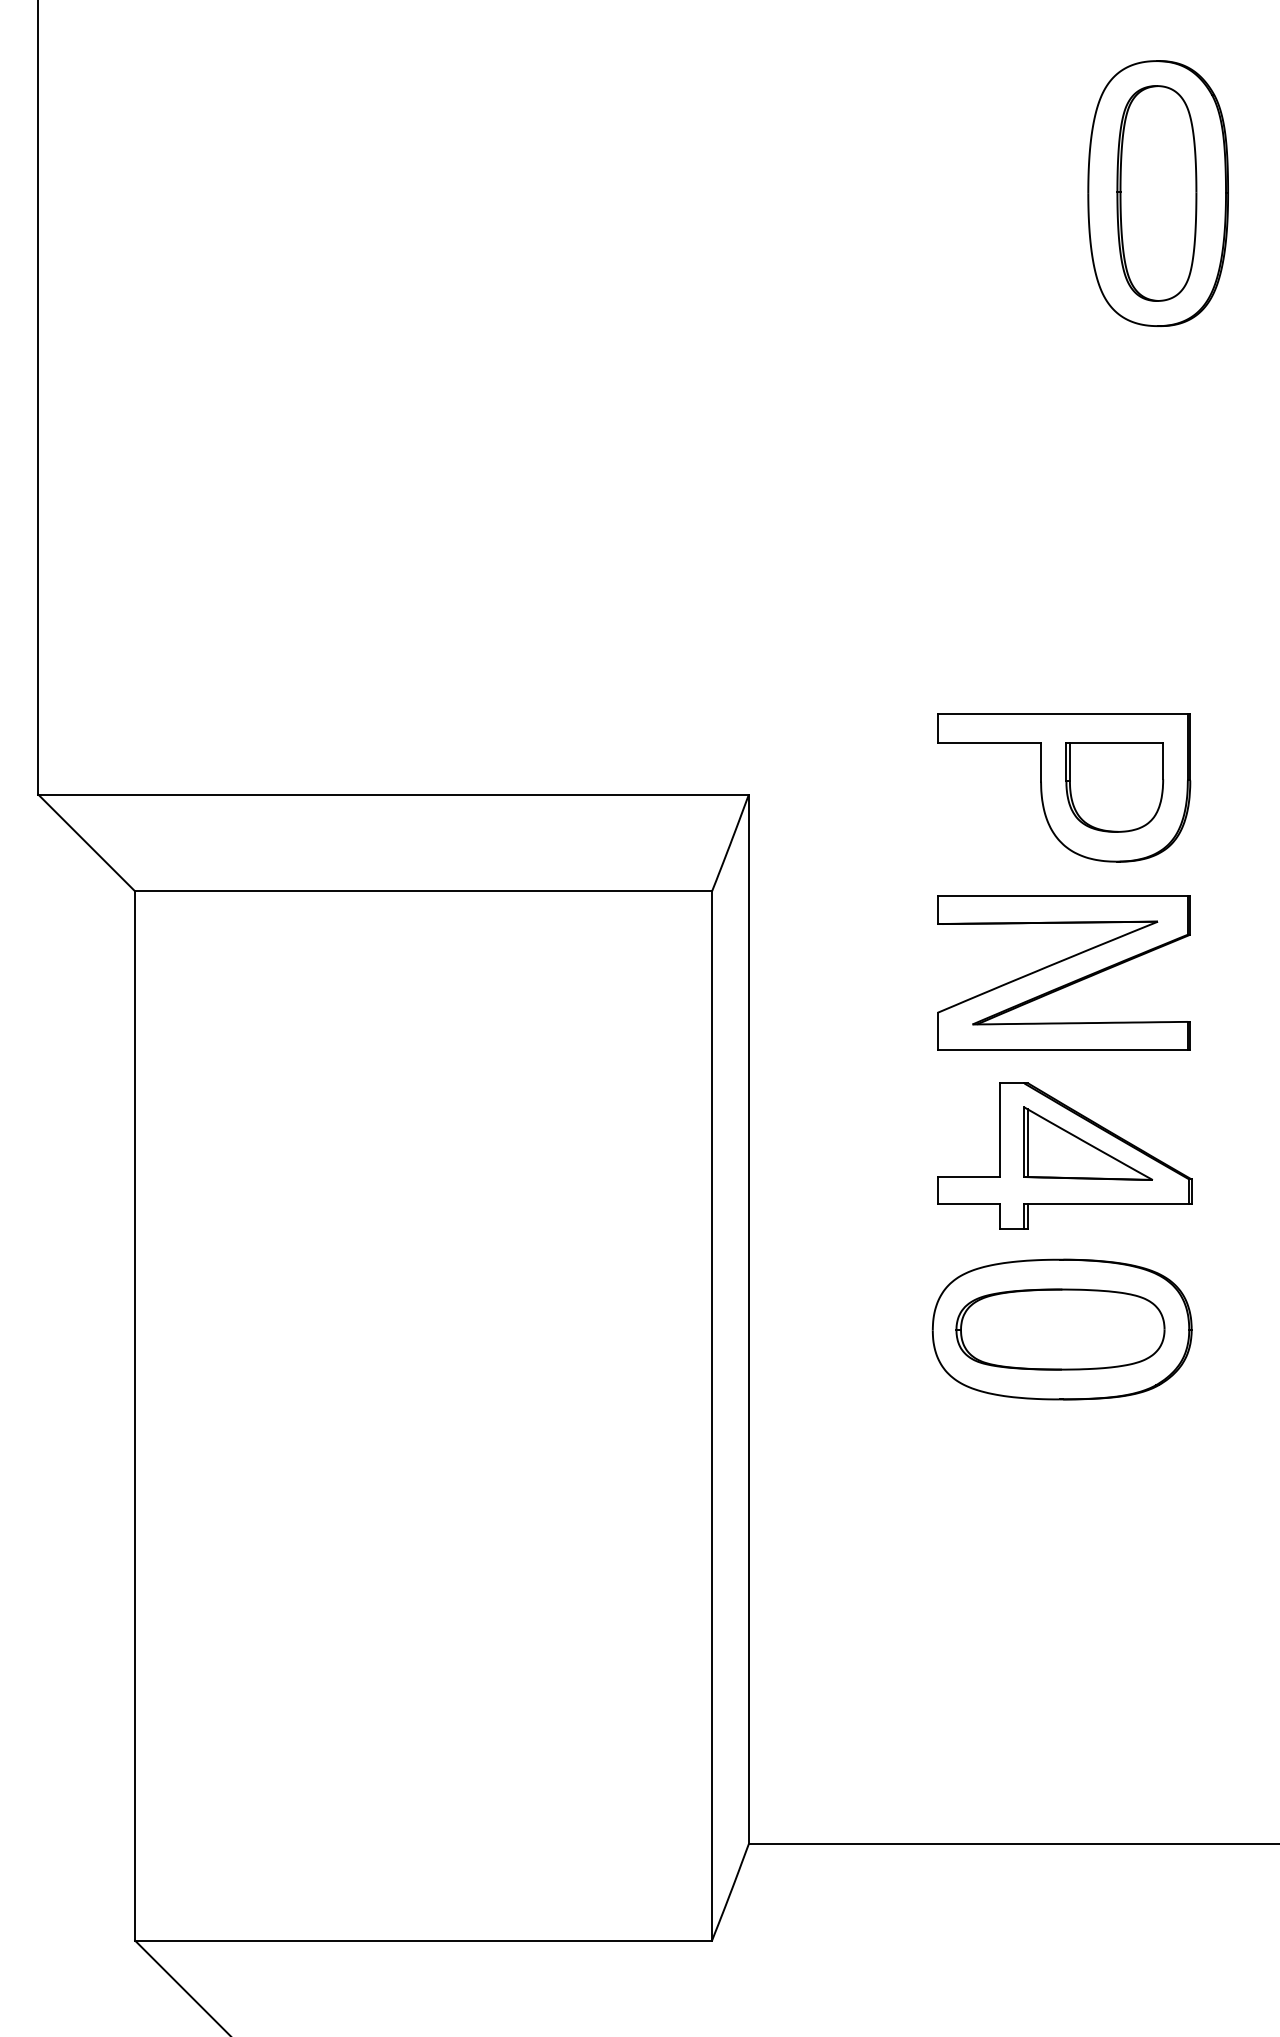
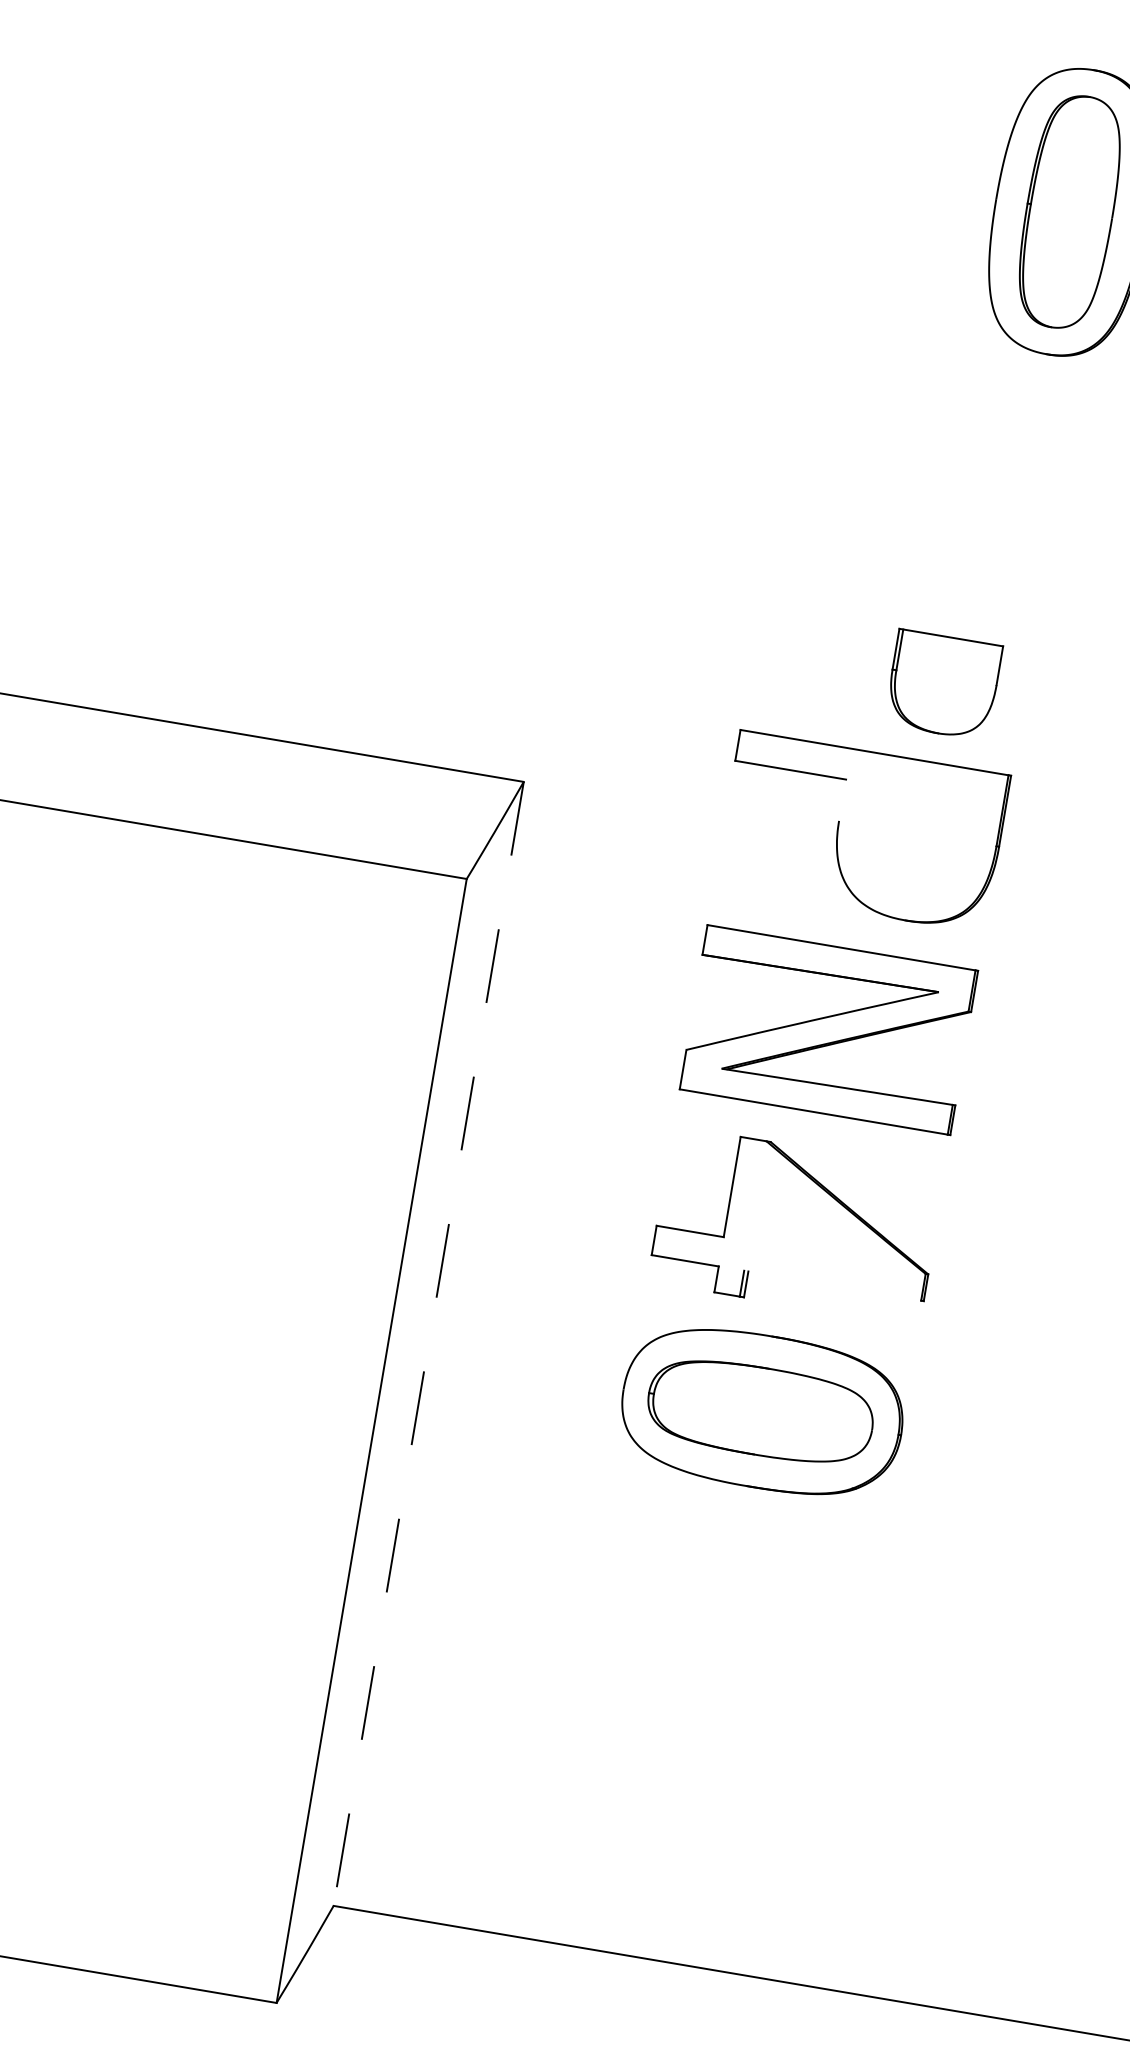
line: (1041, 761) -> (843, 799), removed
part: (1114, 787) -> (942, 685), moved
part: (1088, 1143) -> (824, 1217), removed
line: (1106, 1204) -> (832, 1285), removed
line: (748, 1319) -> (428, 1344), solid -> dashed

